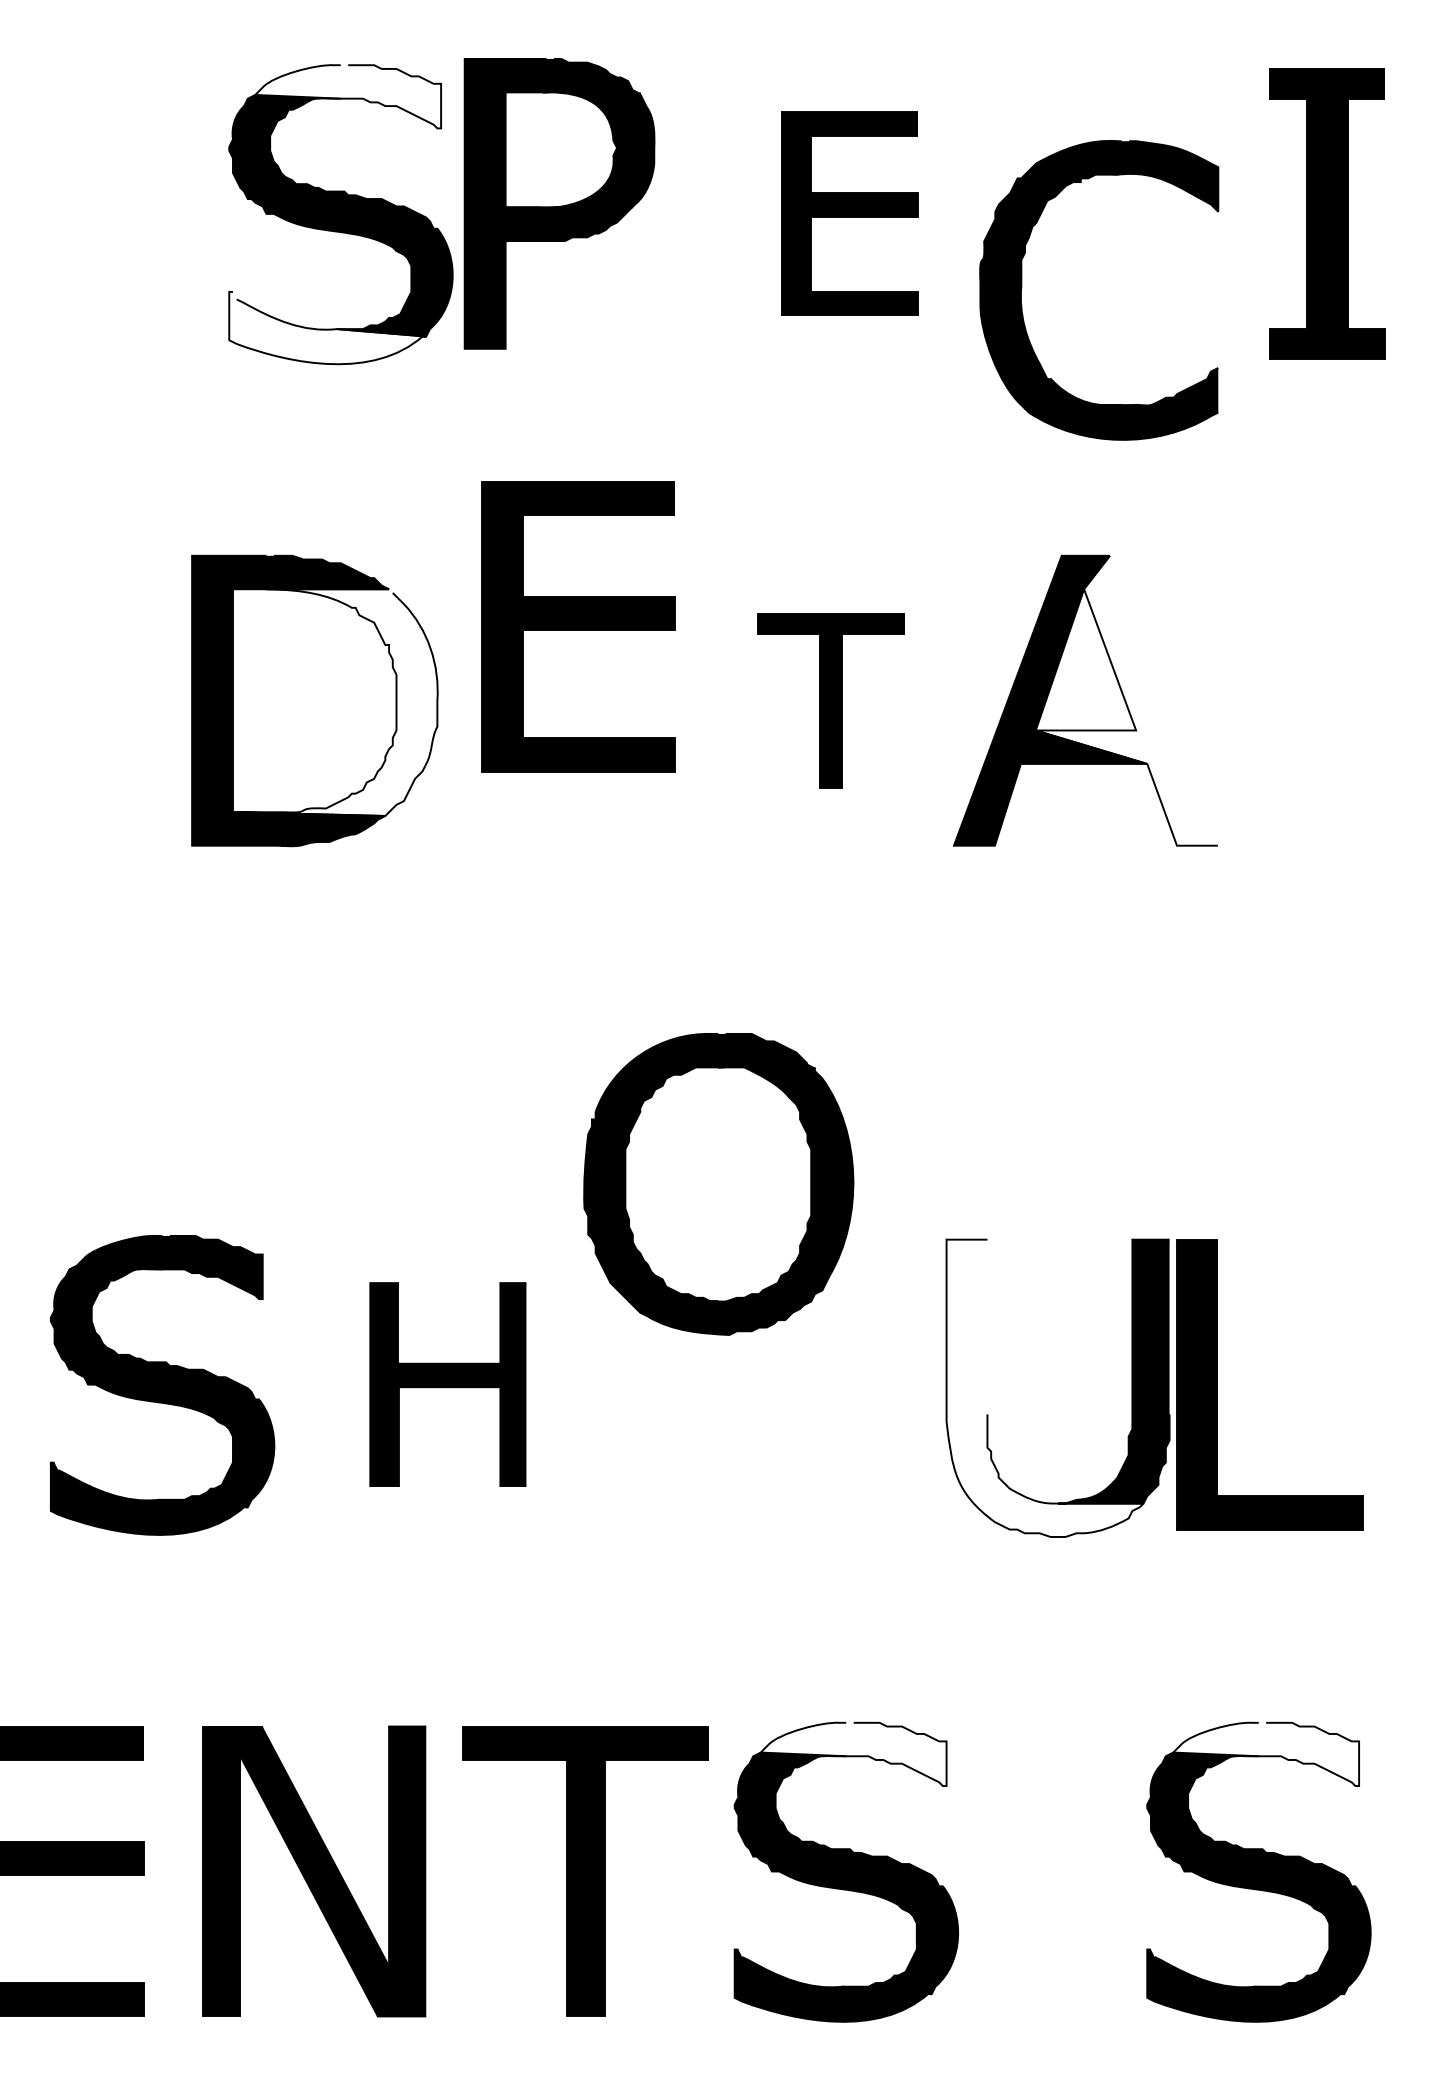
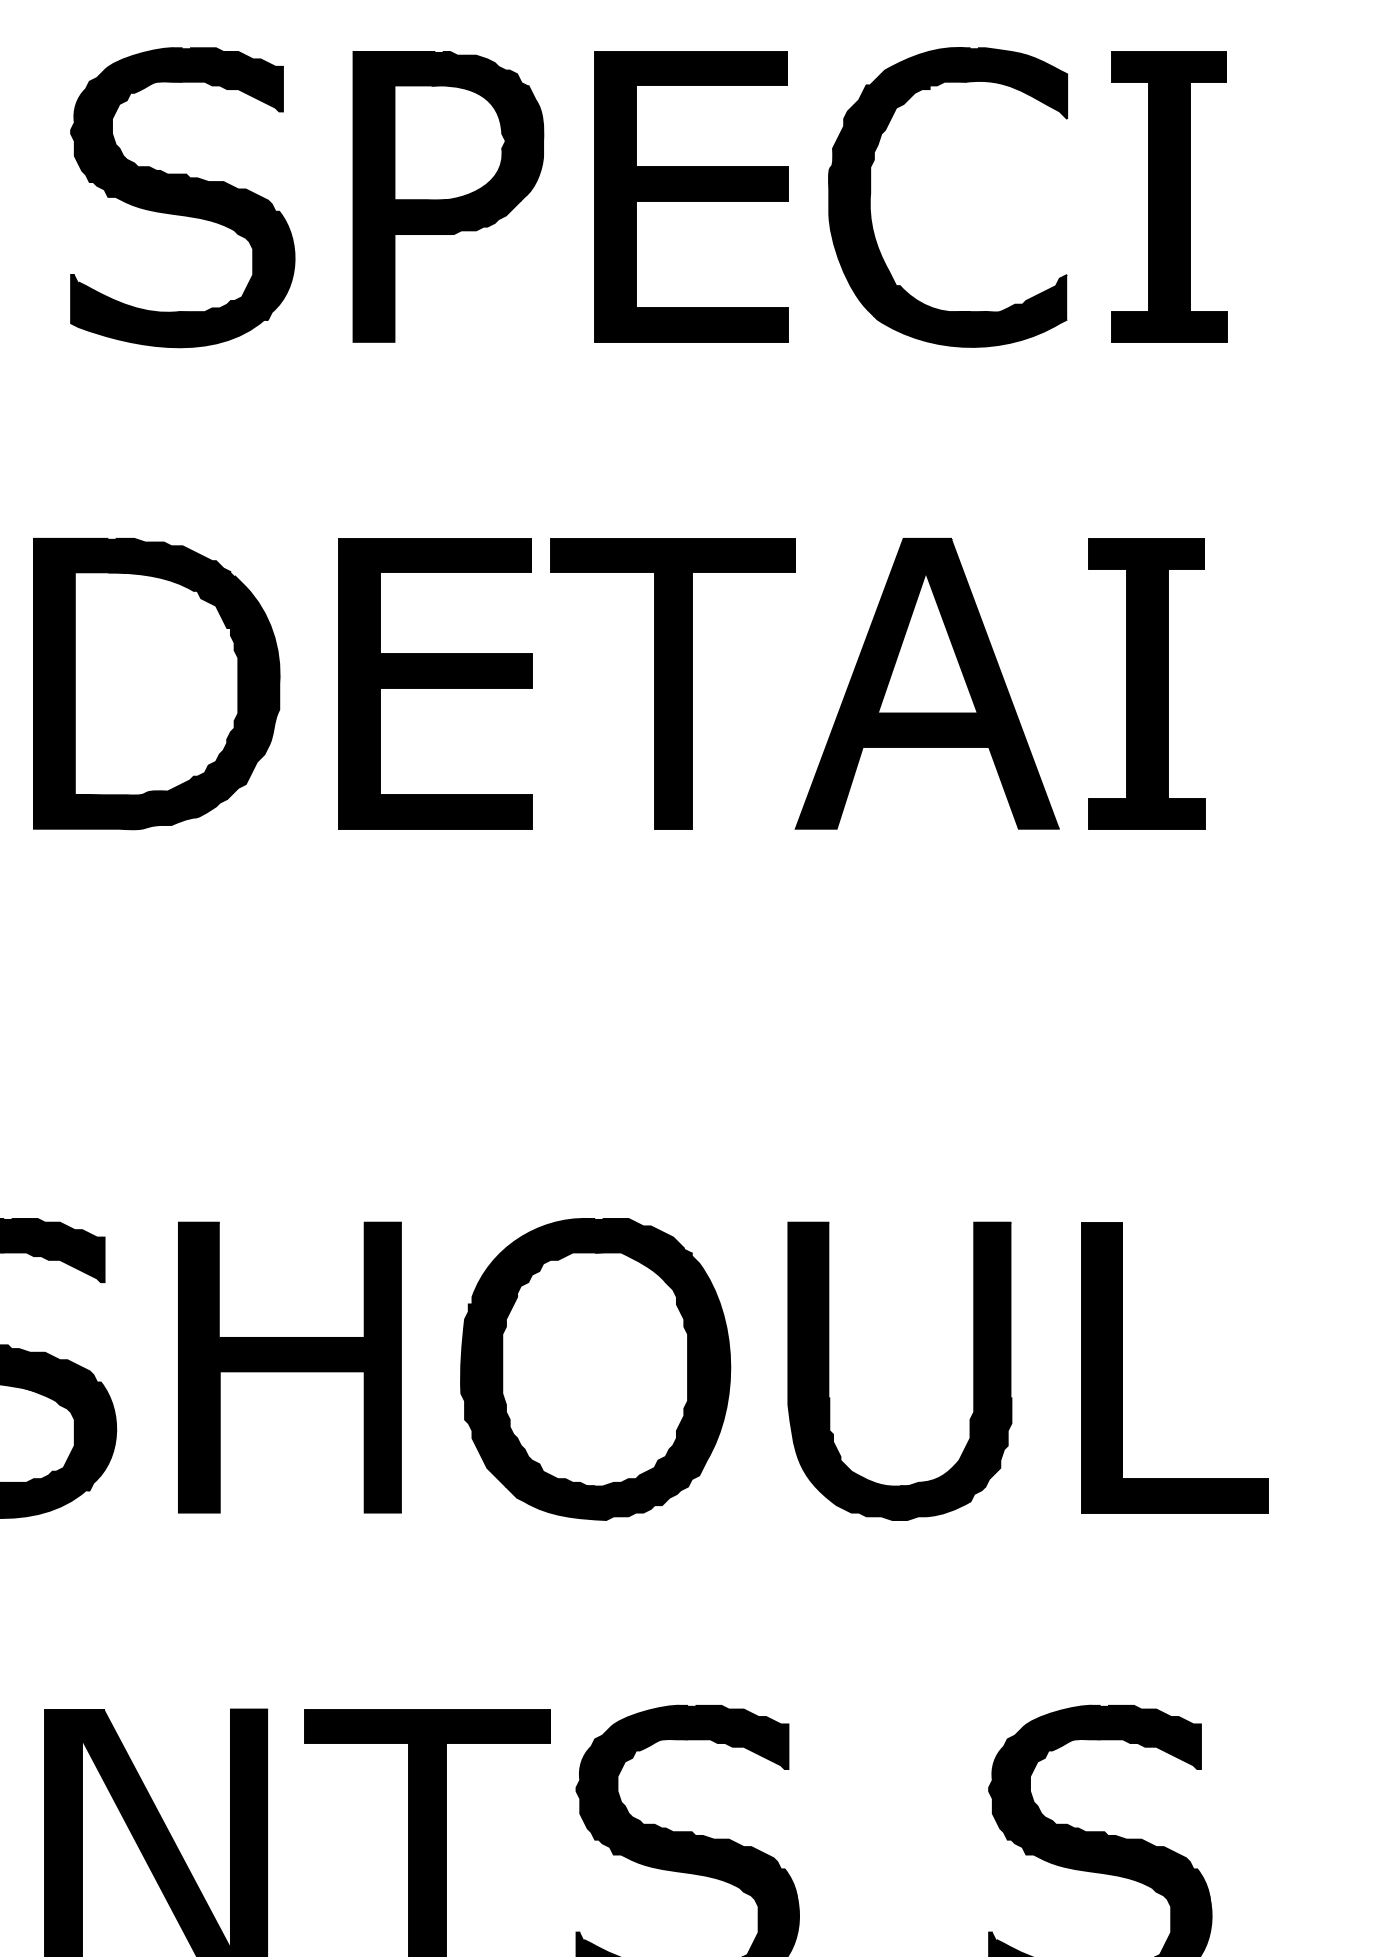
fill: (348, 96) -> (190, 79), added
part: (559, 203) -> (448, 196), moved
part: (849, 213) -> (691, 196), size x1.43
part: (1022, 288) -> (871, 195), moved
fill: (327, 327) -> (169, 310), added
part: (578, 626) -> (435, 683), moved
part: (830, 700) -> (672, 683), size x1.67
fill: (1126, 700) -> (968, 683), added
part: (1305, 700) -> (1147, 683), added
fill: (334, 702) -> (176, 685), added
part: (718, 1184) -> (595, 1369), moved
part: (447, 1384) -> (289, 1367), size x1.43
part: (1217, 1384) -> (1122, 1367), moved
fill: (1044, 1387) -> (886, 1370), added
fill: (853, 1754) -> (695, 1737), added
fill: (1266, 1754) -> (1108, 1737), added

